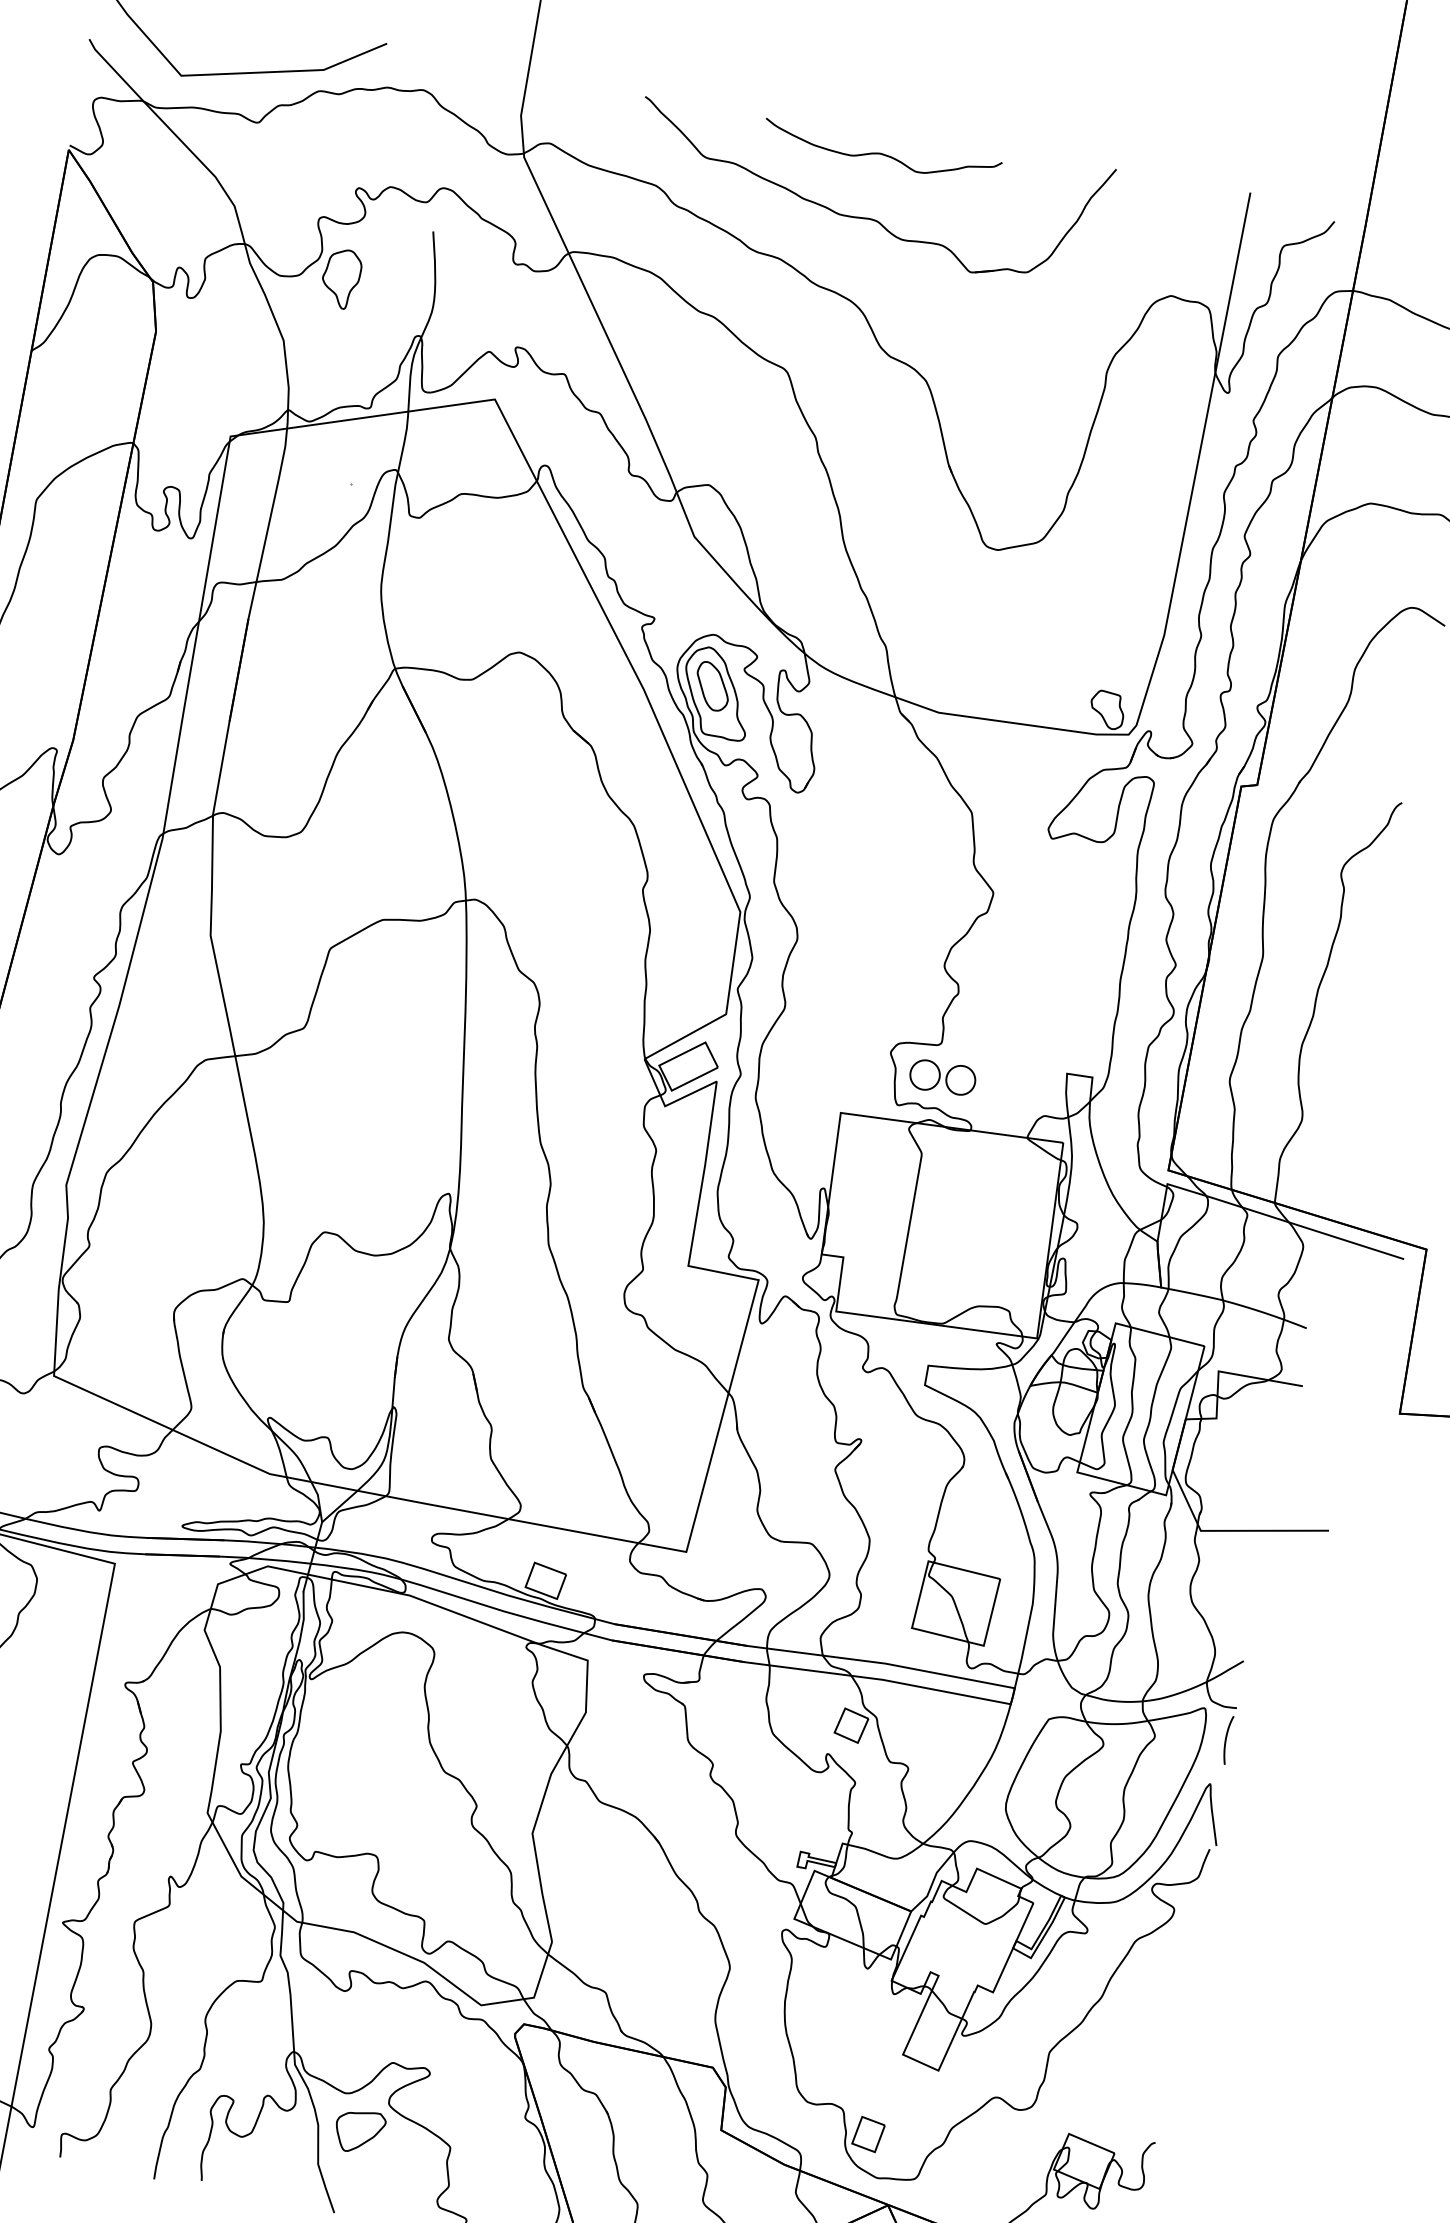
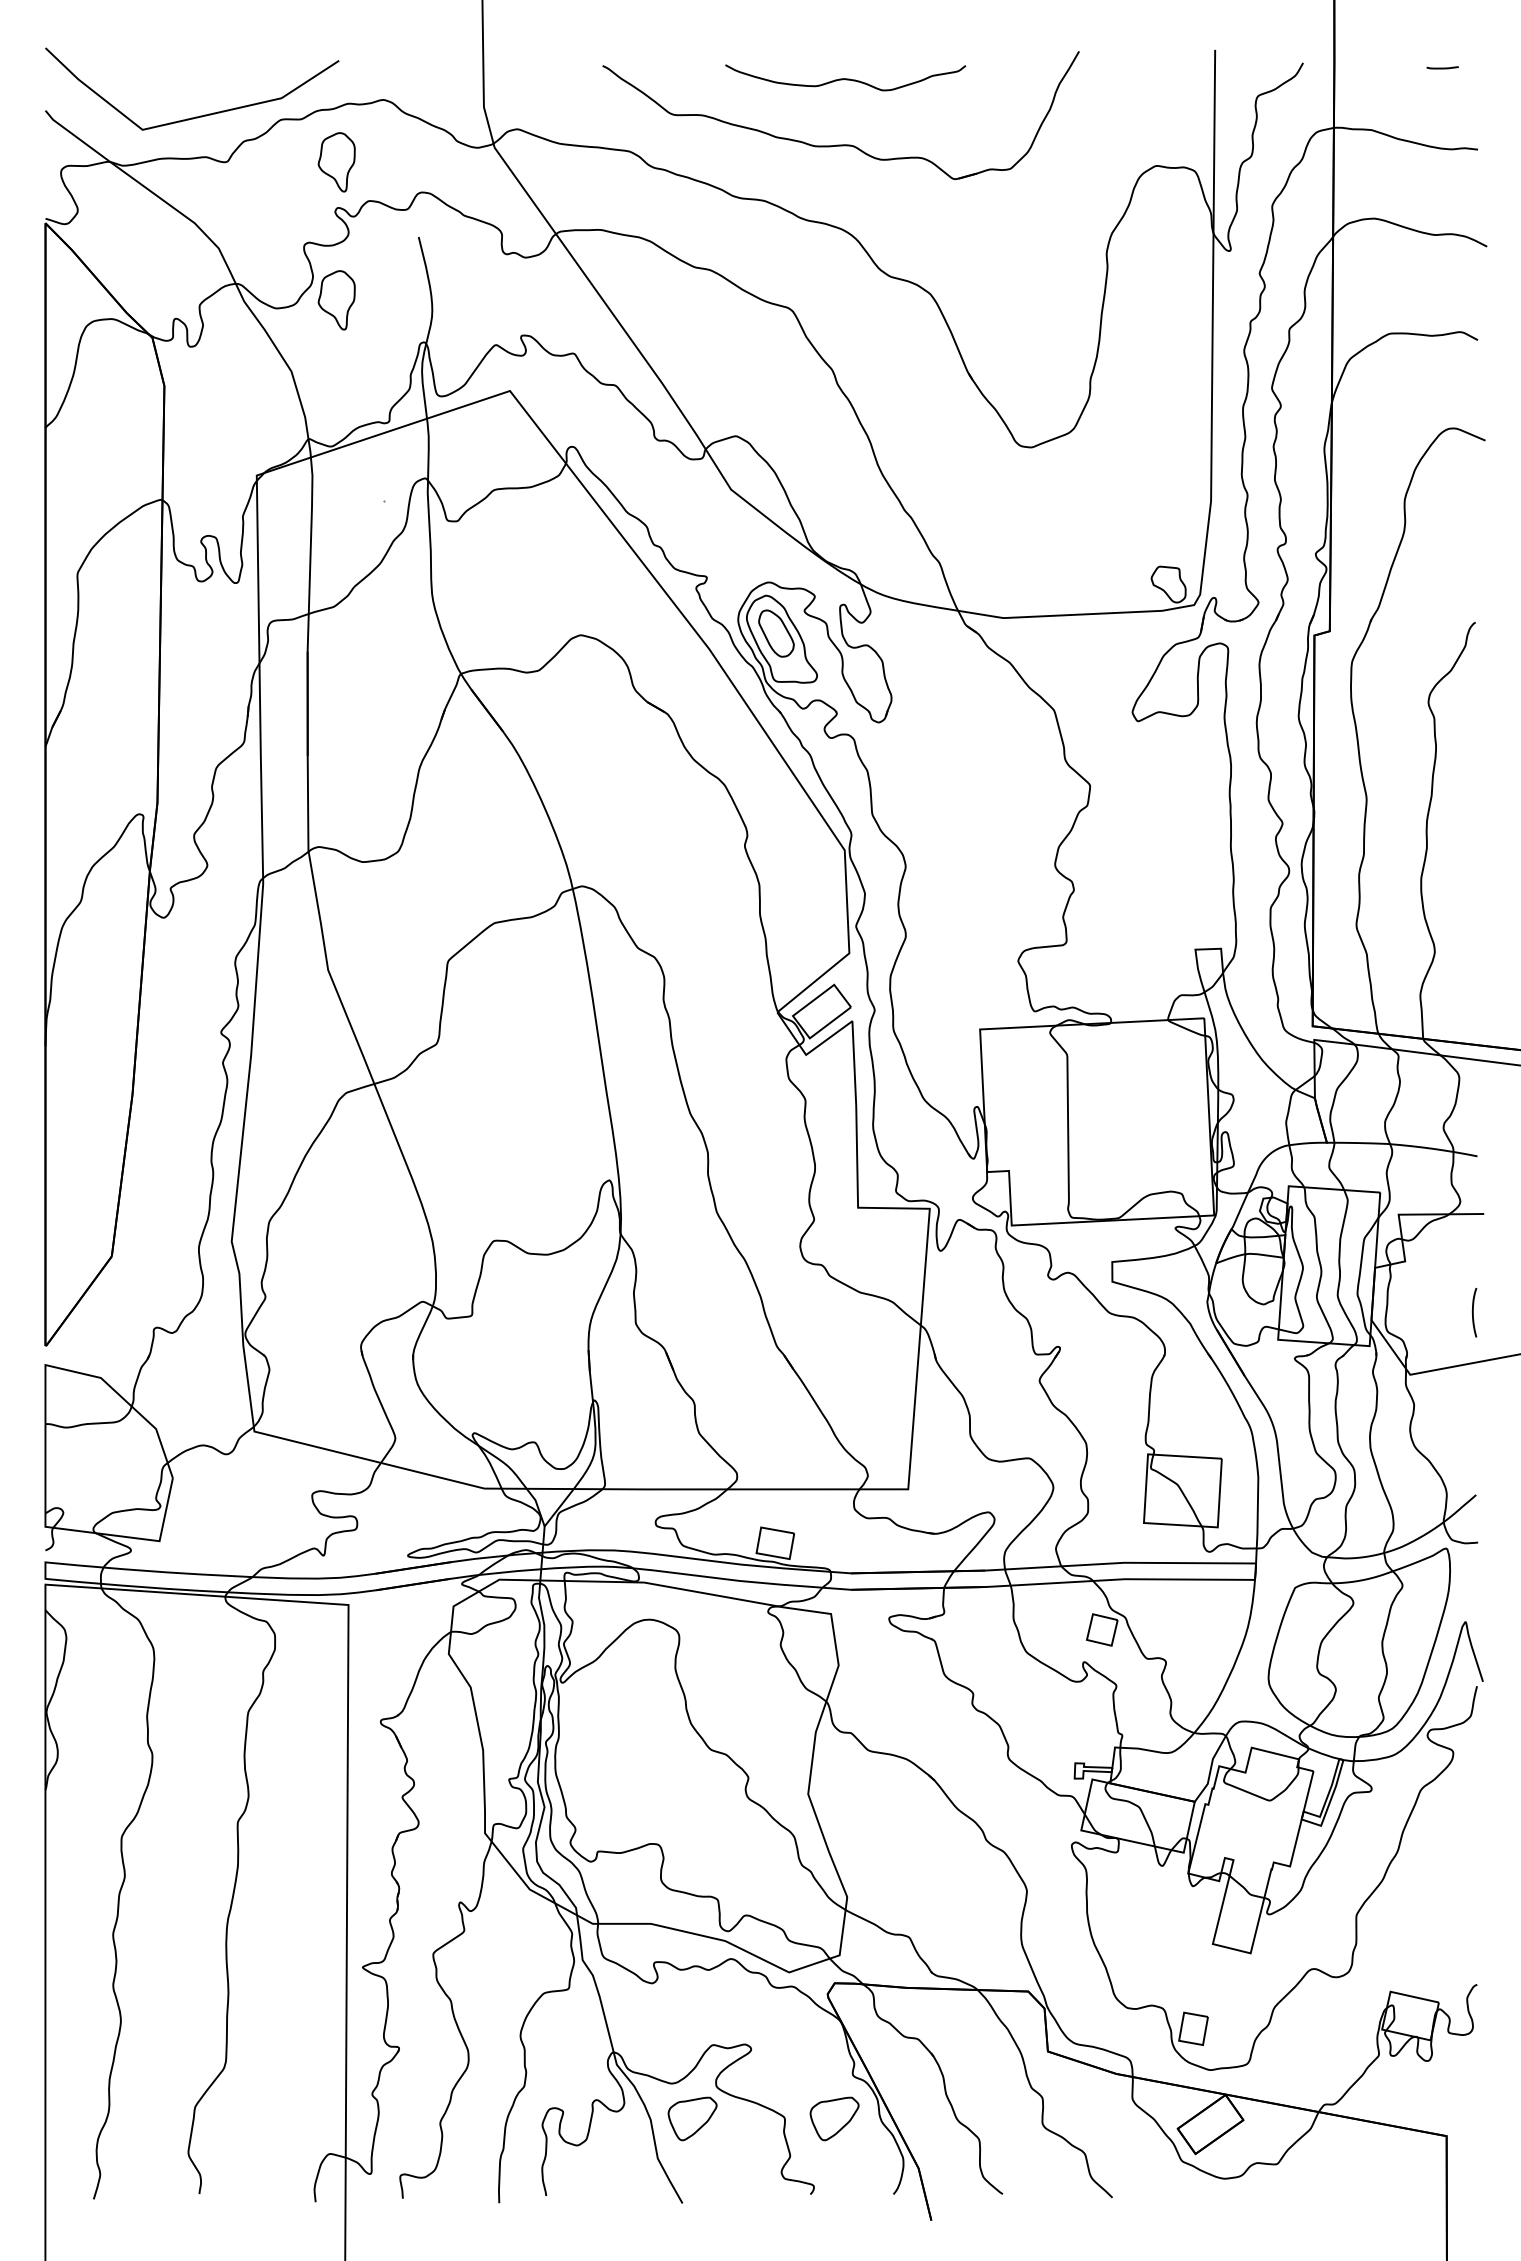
part: (365, 143) -> (336, 162), added
part: (942, 1077) -> (1073, 976), removed
curve: (1226, 1739) -> (1473, 1312), moved
part: (499, 2157) -> (834, 2118), added

